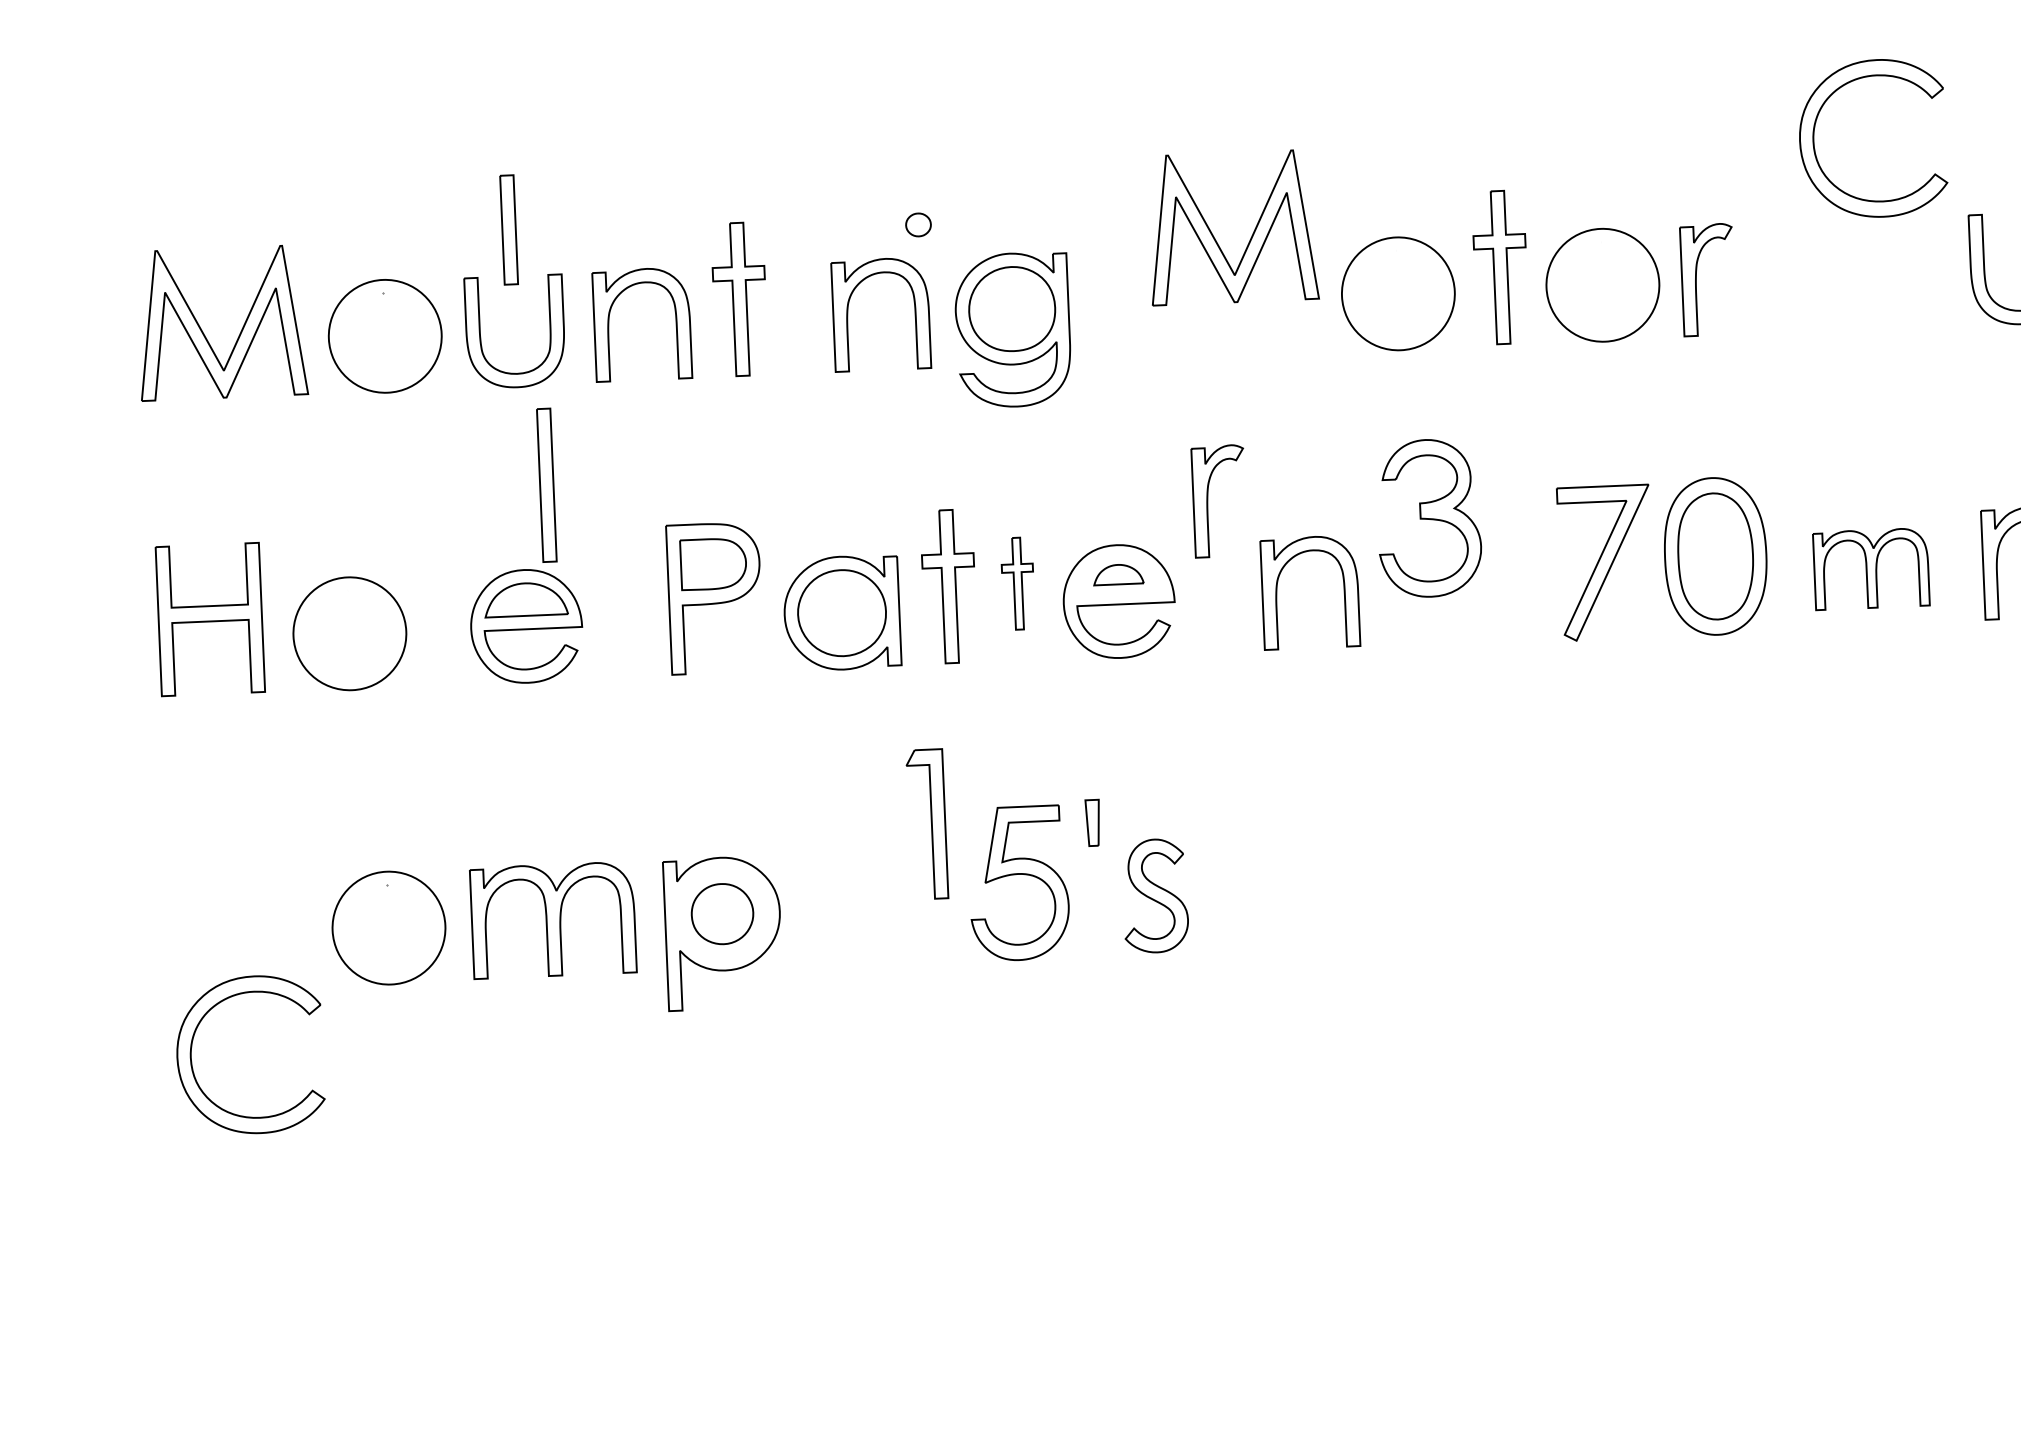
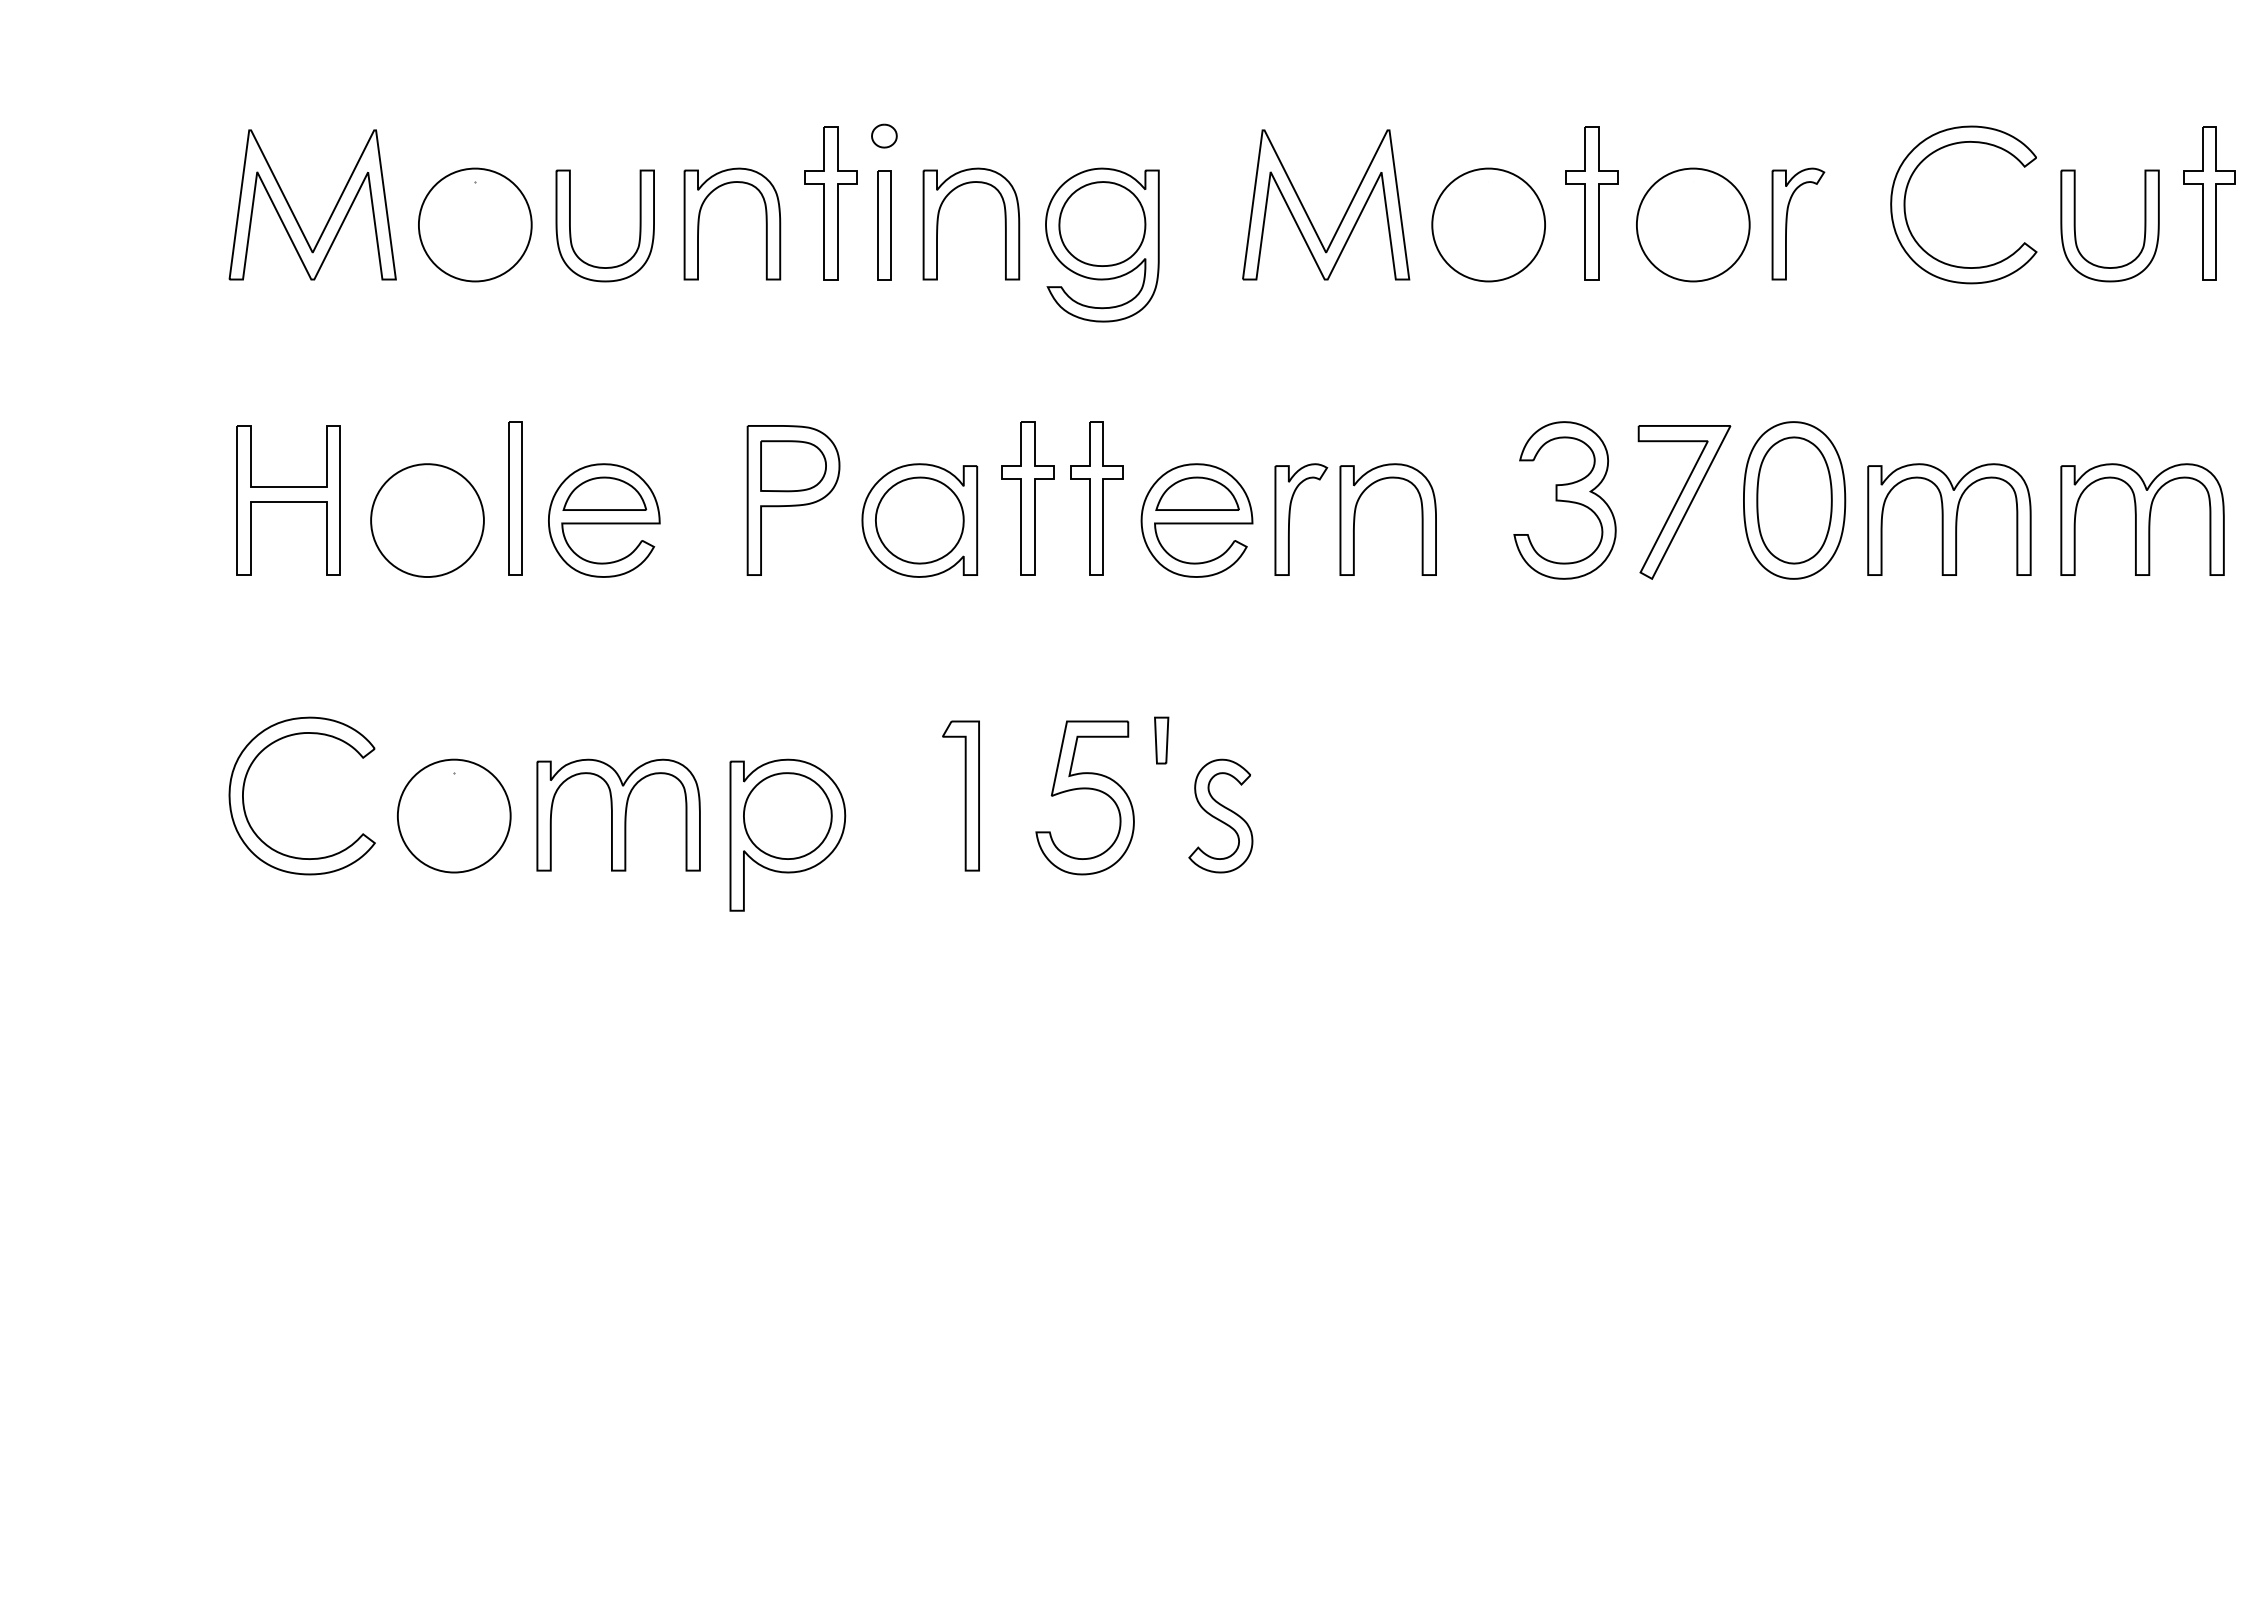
part: (1815, 131) -> (1906, 195), moved
curve: (914, 215) -> (880, 126), moved
curve: (503, 230) -> (878, 225), moved
part: (1251, 235) -> (1344, 213), moved
part: (546, 485) -> (515, 498), moved
part: (1208, 501) -> (1290, 519), moved
part: (1428, 518) -> (1564, 500), moved
part: (1871, 568) -> (1949, 519), size x1.43
part: (1118, 574) -> (1197, 493), size x1.67
part: (1017, 583) -> (1096, 498), size x1.67
part: (926, 823) -> (960, 795), moved
part: (722, 913) -> (787, 815), size x1.43
part: (192, 1051) -> (244, 790), moved

